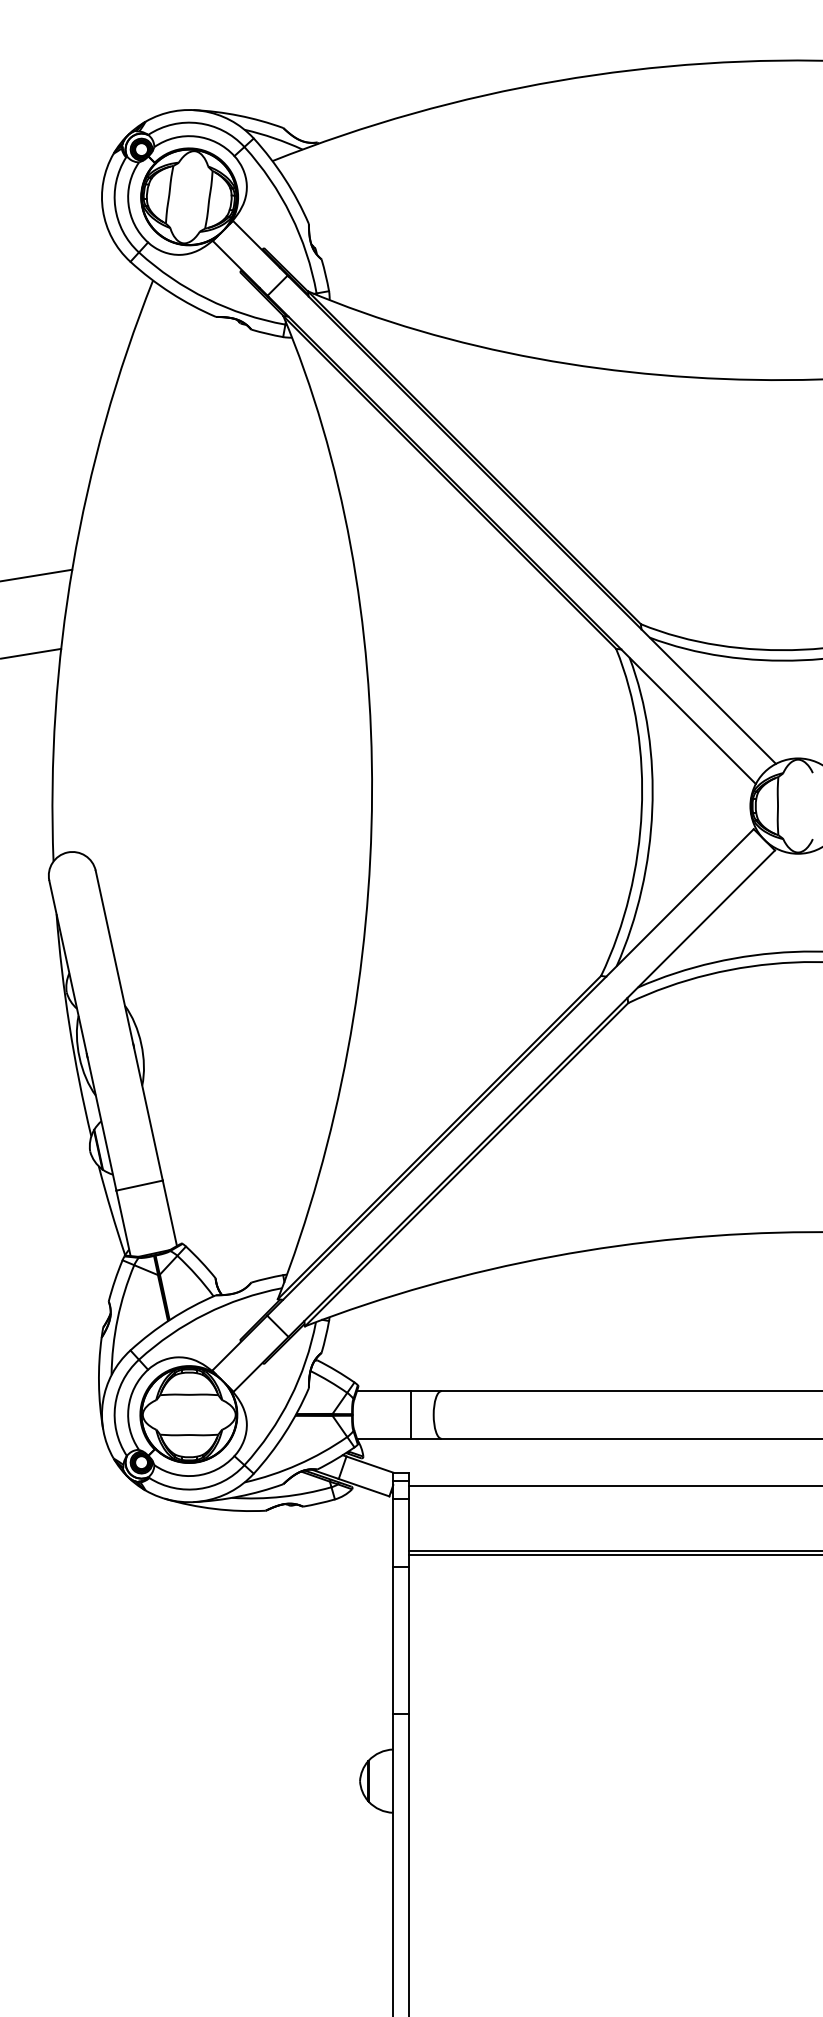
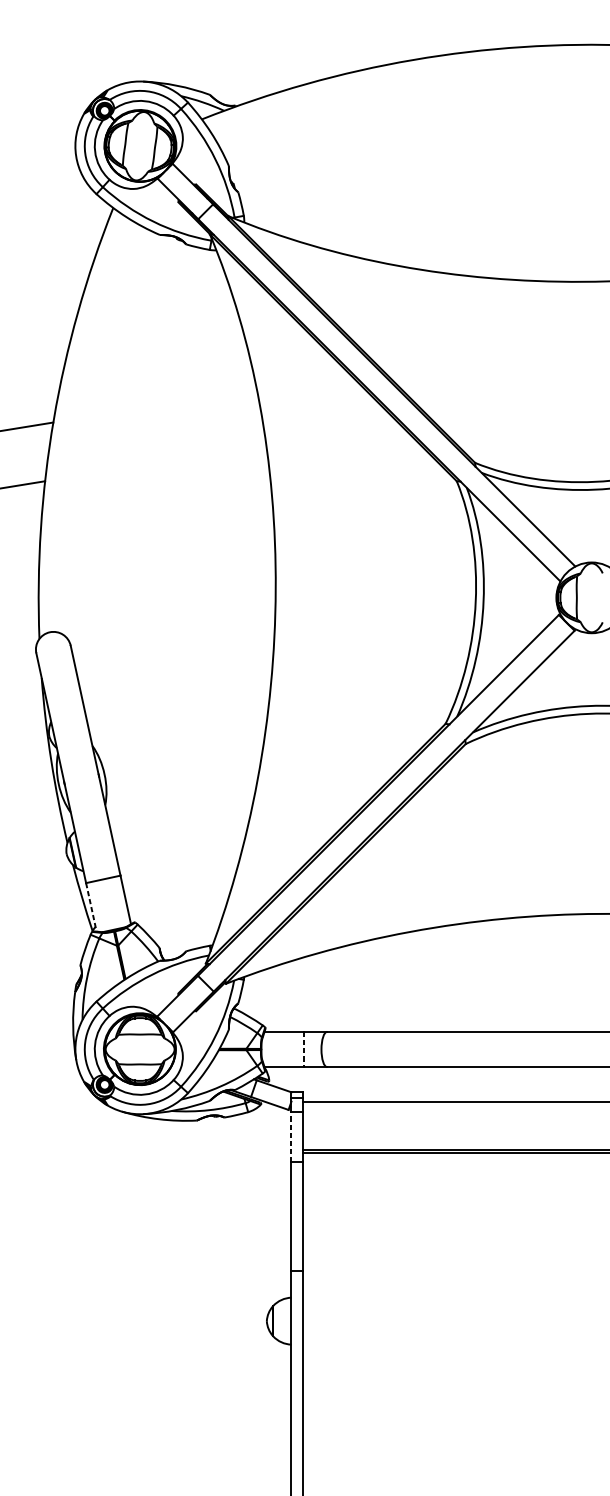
line: (123, 1223) -> (91, 907), solid -> dashed
line: (410, 1414) -> (304, 1049), solid -> dashed
line: (393, 1533) -> (291, 1137), solid -> dashed

